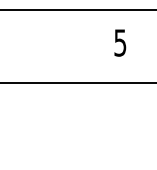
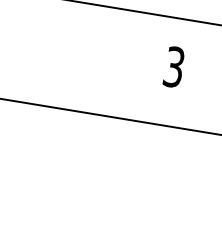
text: (120, 42) -> (174, 66), 5 -> 3

